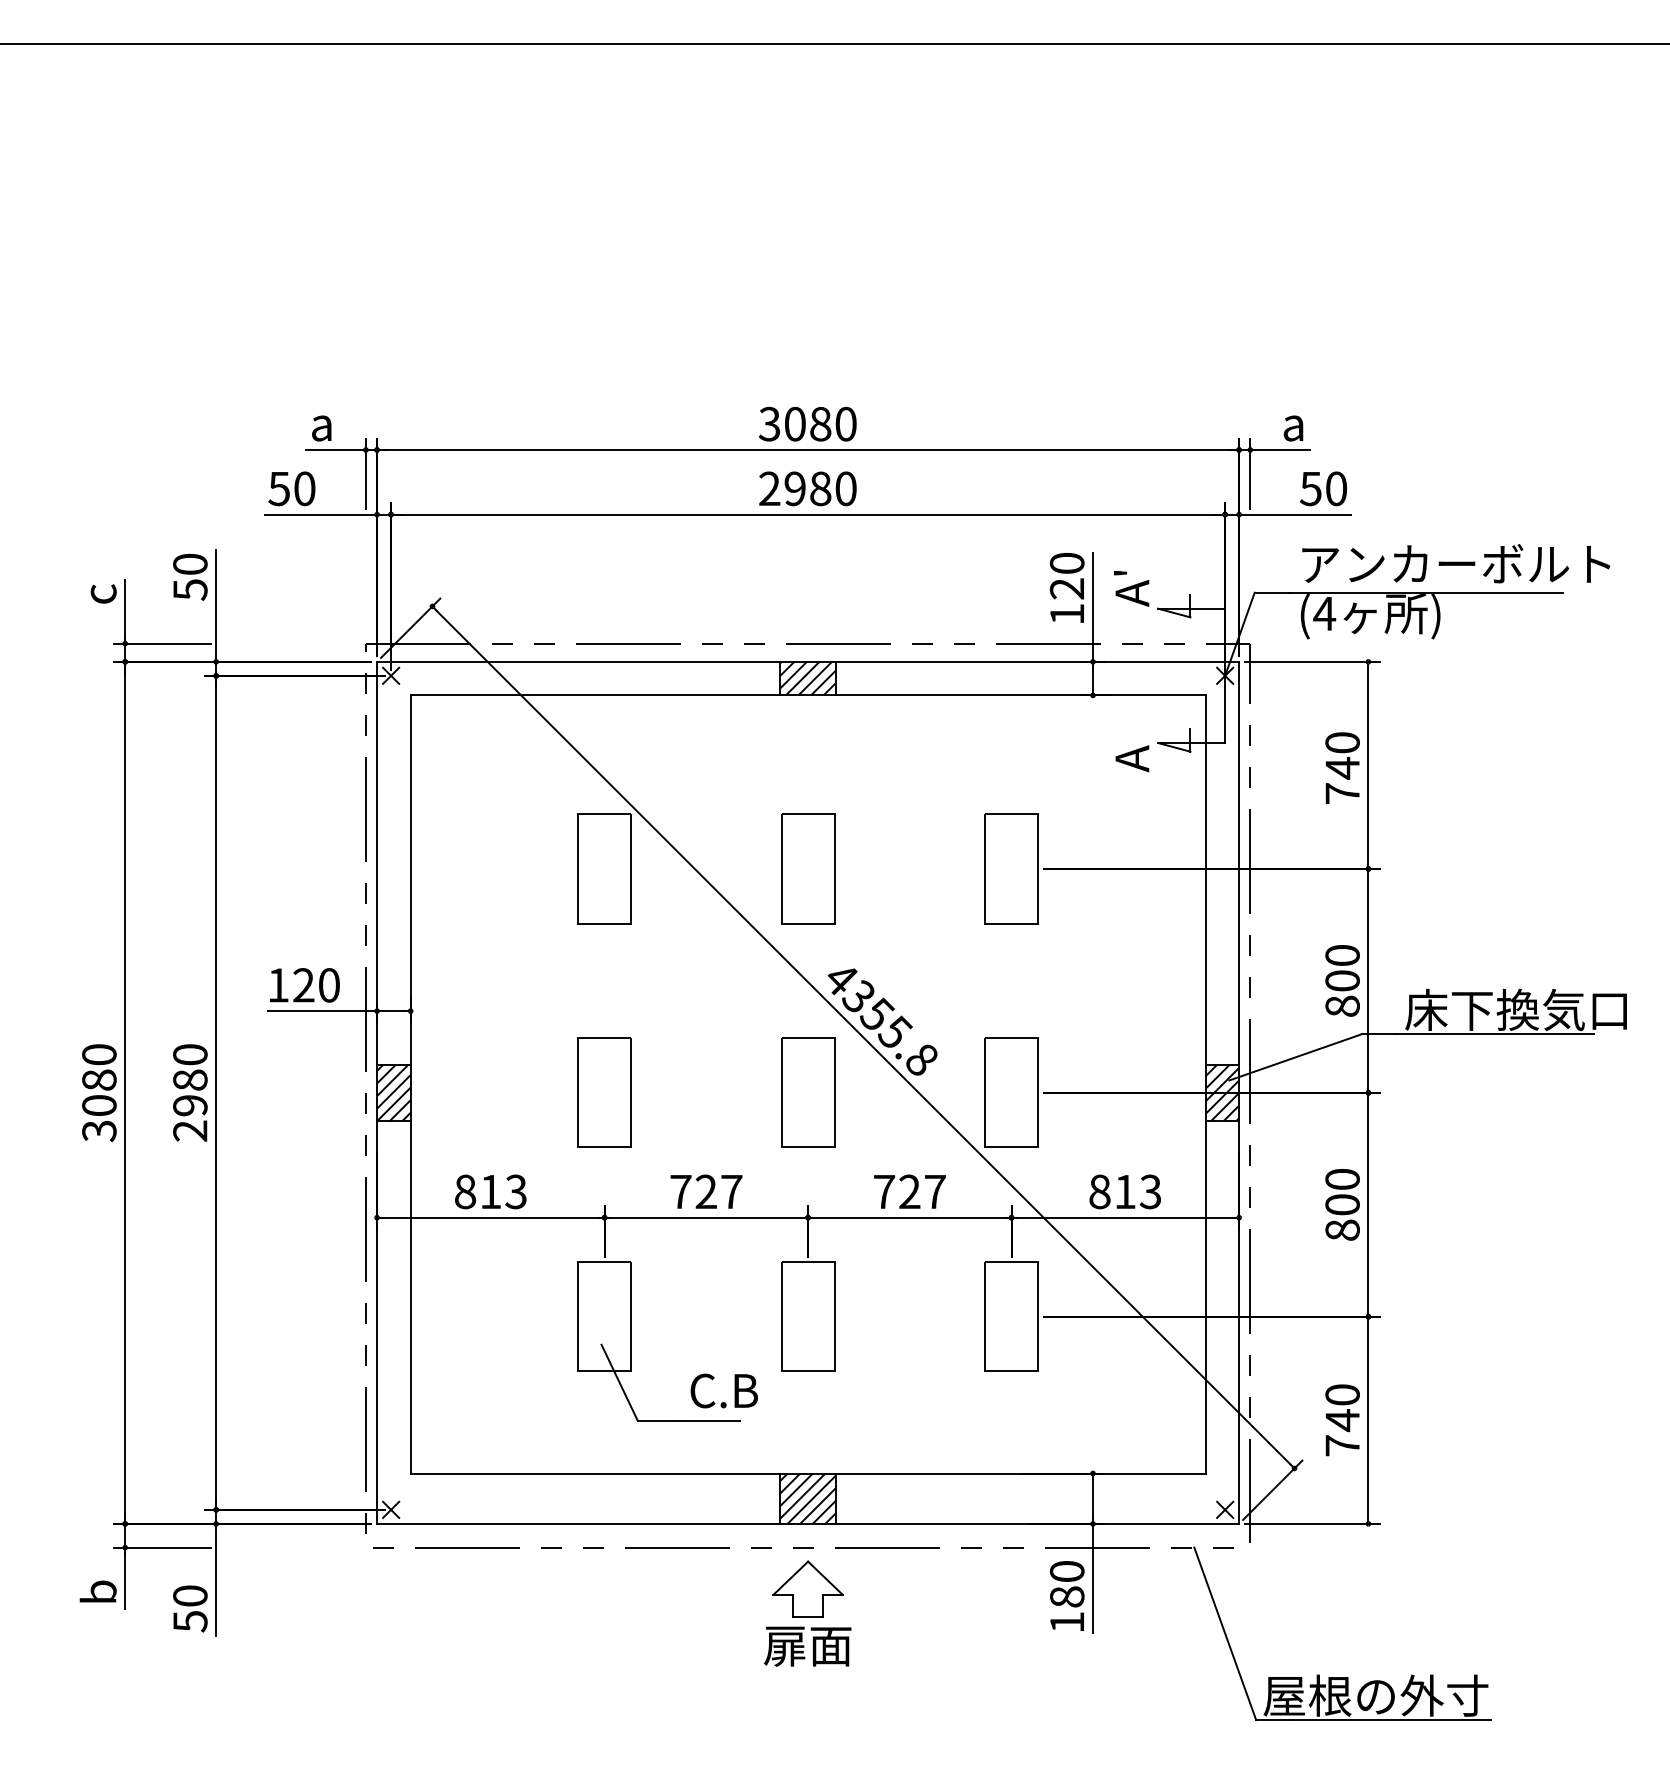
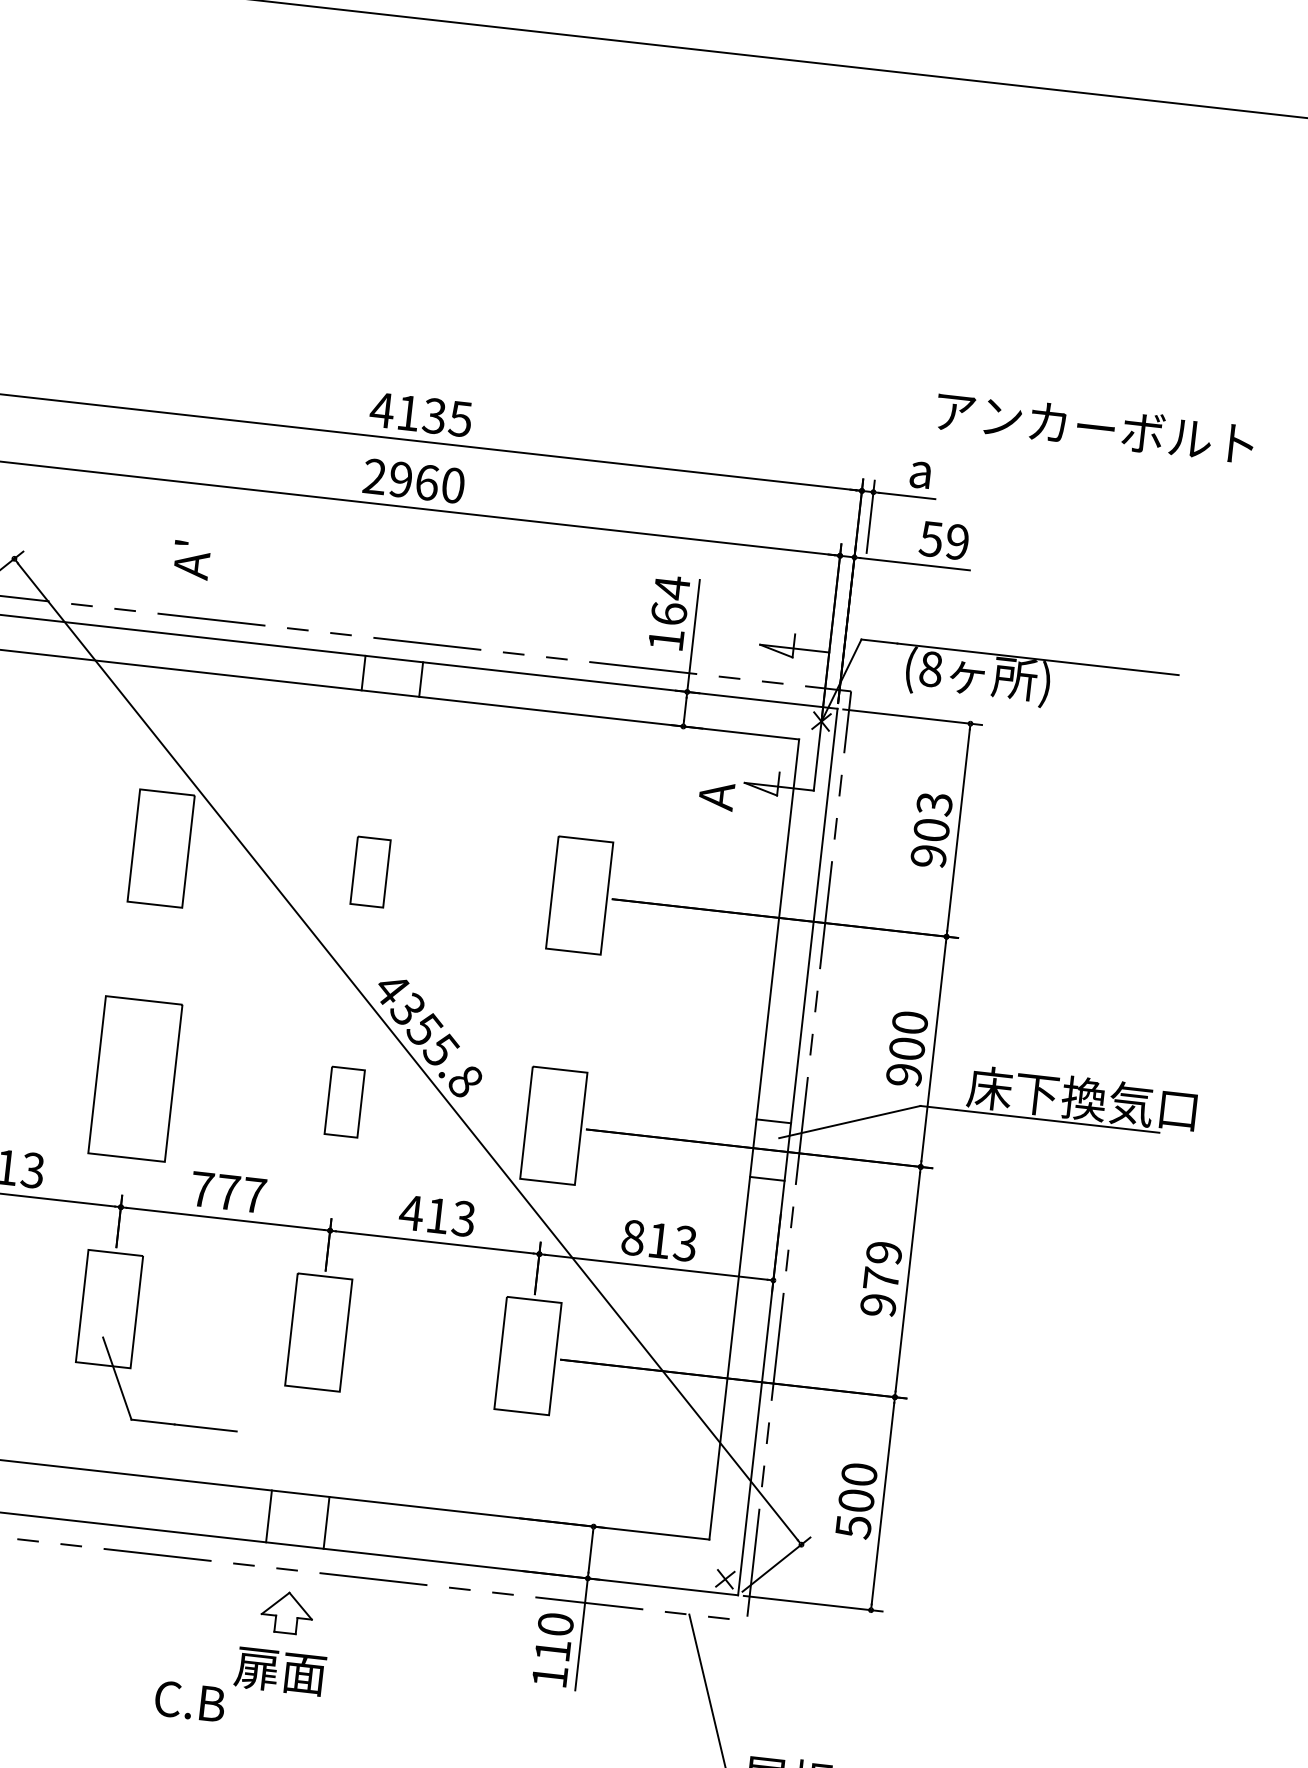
text: (807, 423) -> (421, 413), 3080 -> 4135
text: (820, 488) -> (427, 482), 2980 -> 2960
text: (1336, 488) -> (957, 541), 50 -> 59
text: (1456, 563) -> (1095, 427), moved
text: (1066, 575) -> (669, 600), 120 -> 164
text: (1131, 588) -> (191, 559), moved
text: (1324, 613) -> (930, 668), (4 -> (8
hatch: (808, 678) -> (392, 676), removed
text: (1342, 768) -> (931, 830), 740 -> 903
part: (808, 868) -> (370, 871), size x0.6
text: (1342, 1005) -> (904, 1074), 800 -> 900
part: (604, 1092) -> (135, 1078), size x1.4
part: (808, 1092) -> (345, 1101), size x0.6
hatch: (1222, 1092) -> (770, 1149), removed
text: (705, 1191) -> (227, 1191), 727 -> 777
text: (908, 1191) -> (436, 1215), 727 -> 413
text: (1342, 1204) -> (881, 1278), 800 -> 979
text: (723, 1390) -> (189, 1700), moved
text: (1342, 1432) -> (854, 1513), 740 -> 500
hatch: (808, 1498) -> (298, 1519), removed
part: (807, 1588) -> (286, 1611), size x0.7
text: (1067, 1596) -> (553, 1650), 180 -> 110

